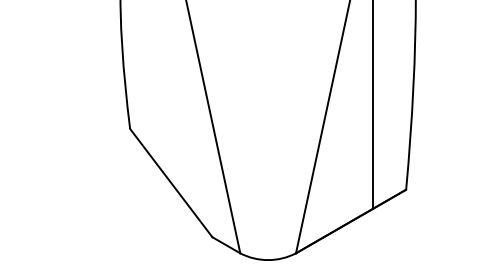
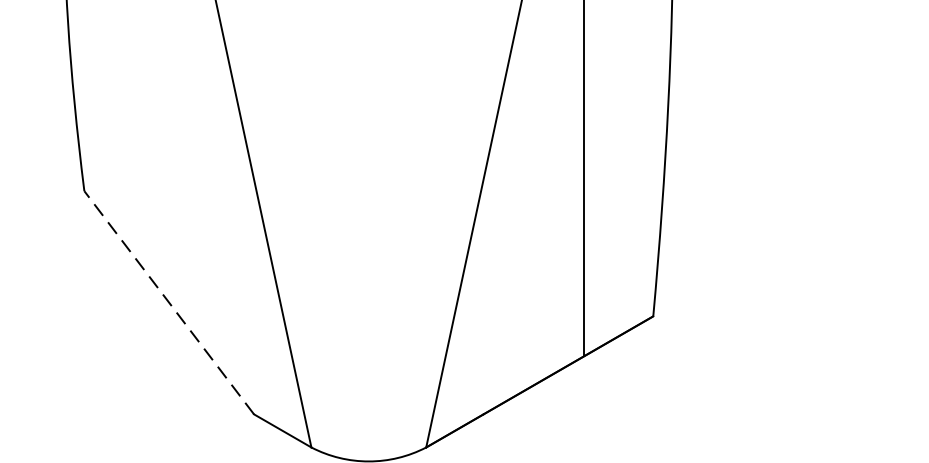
line: (171, 182) -> (169, 301), solid -> dashed

